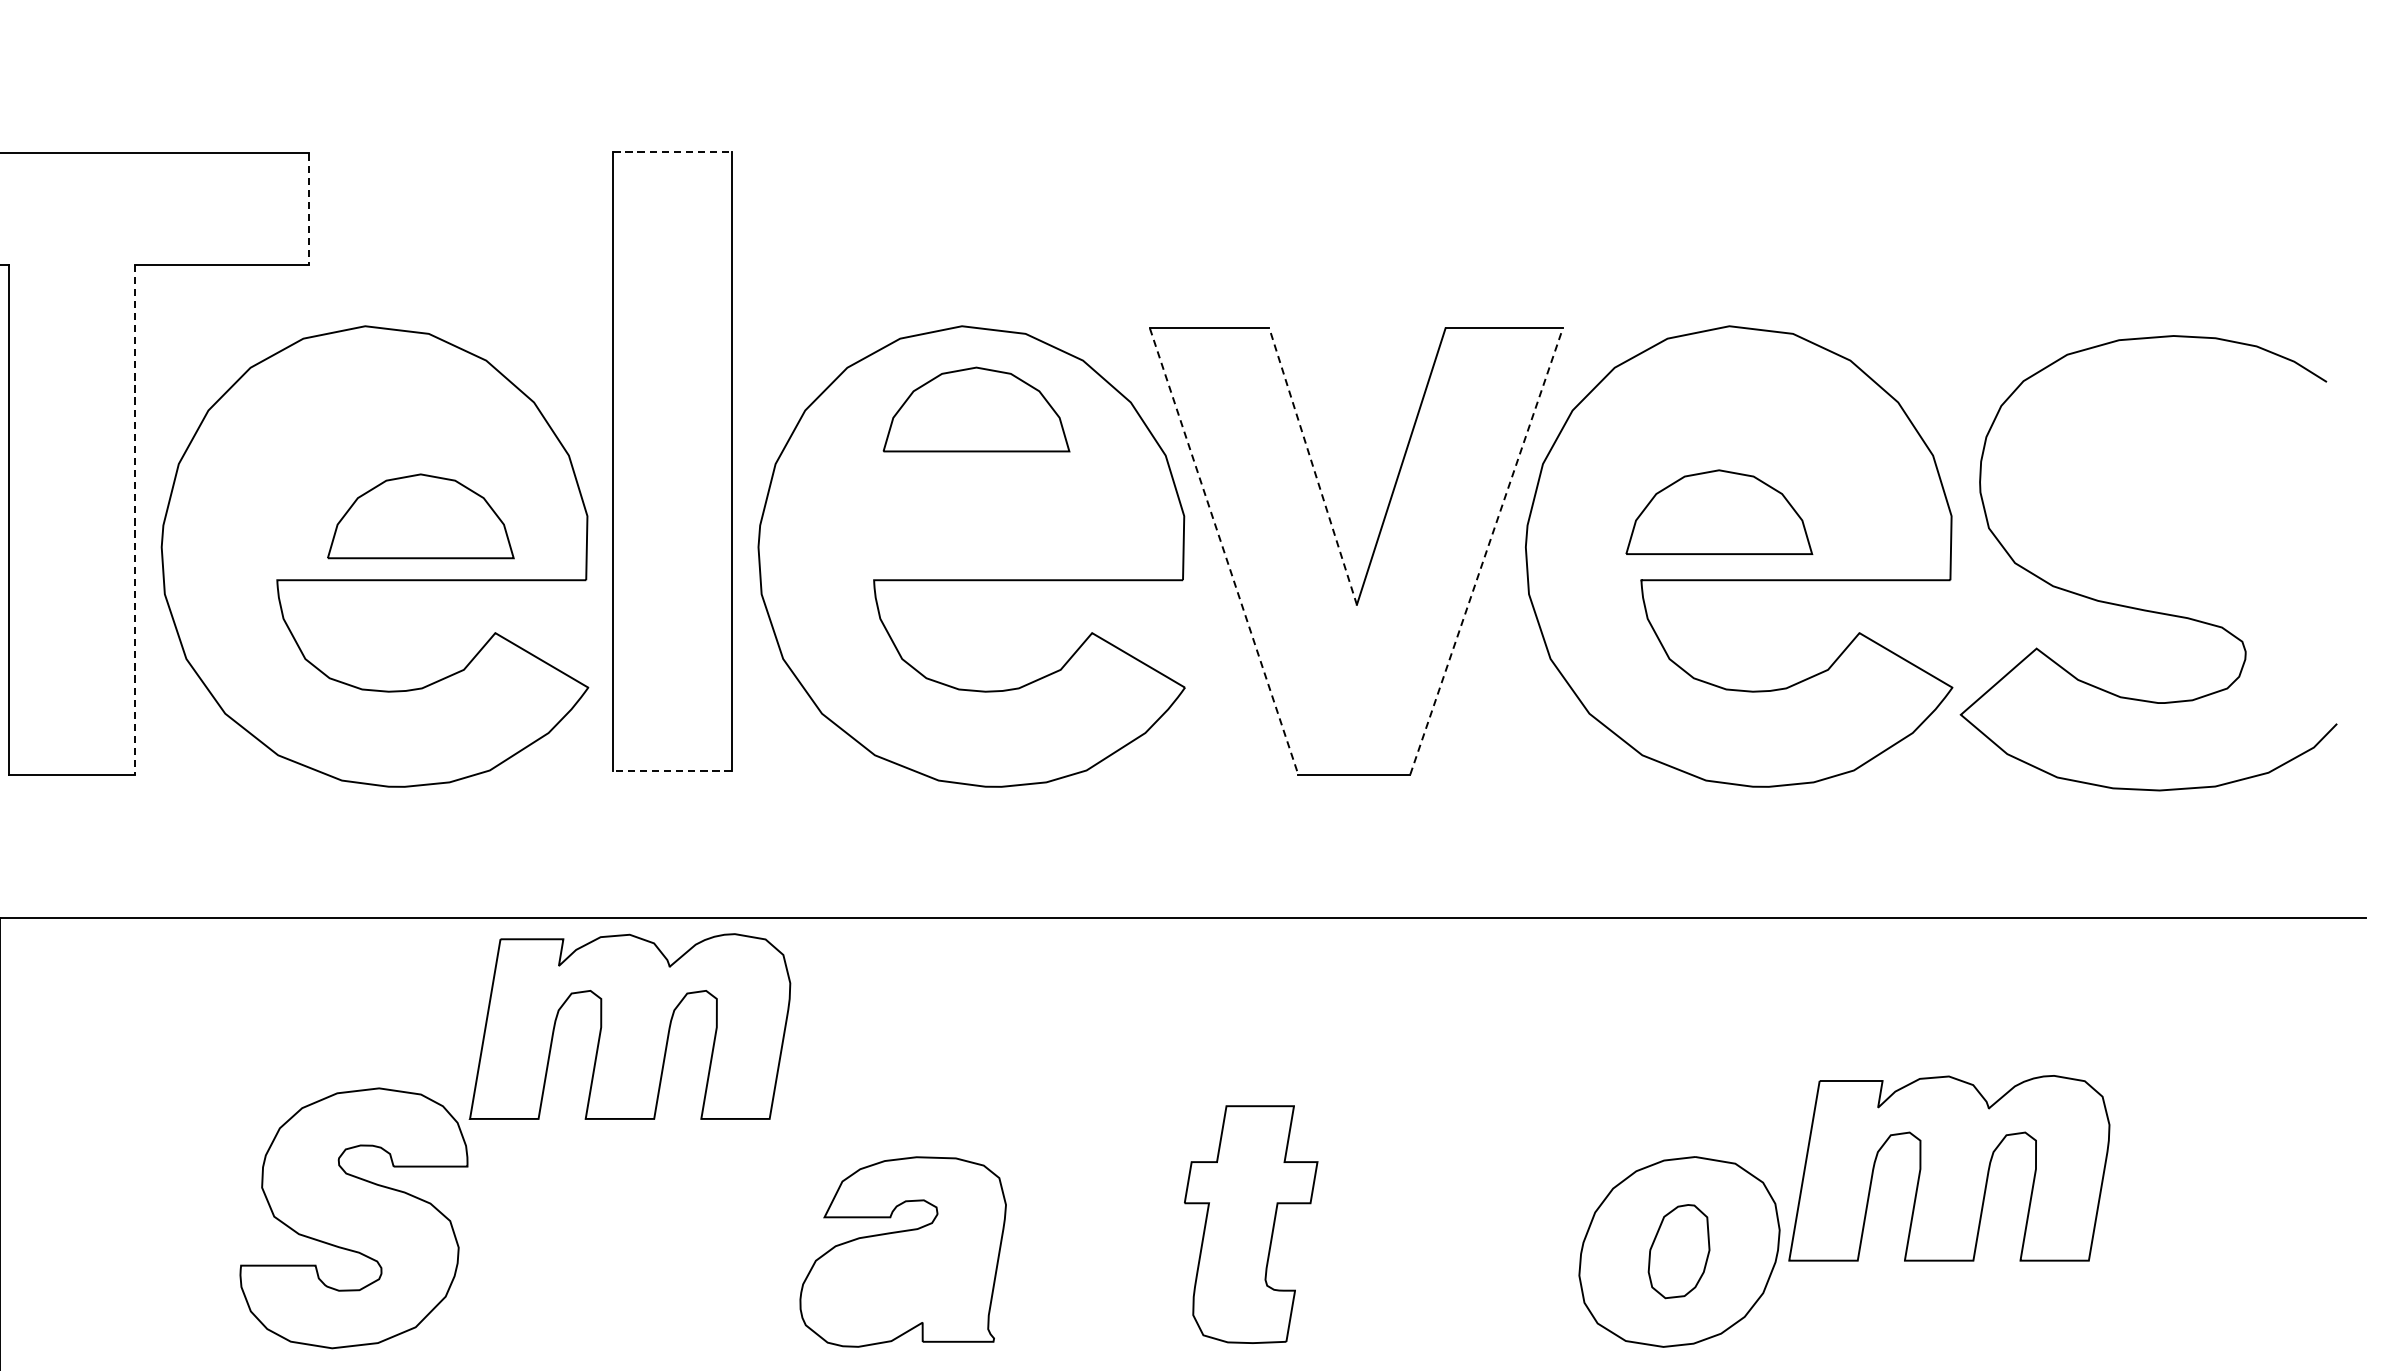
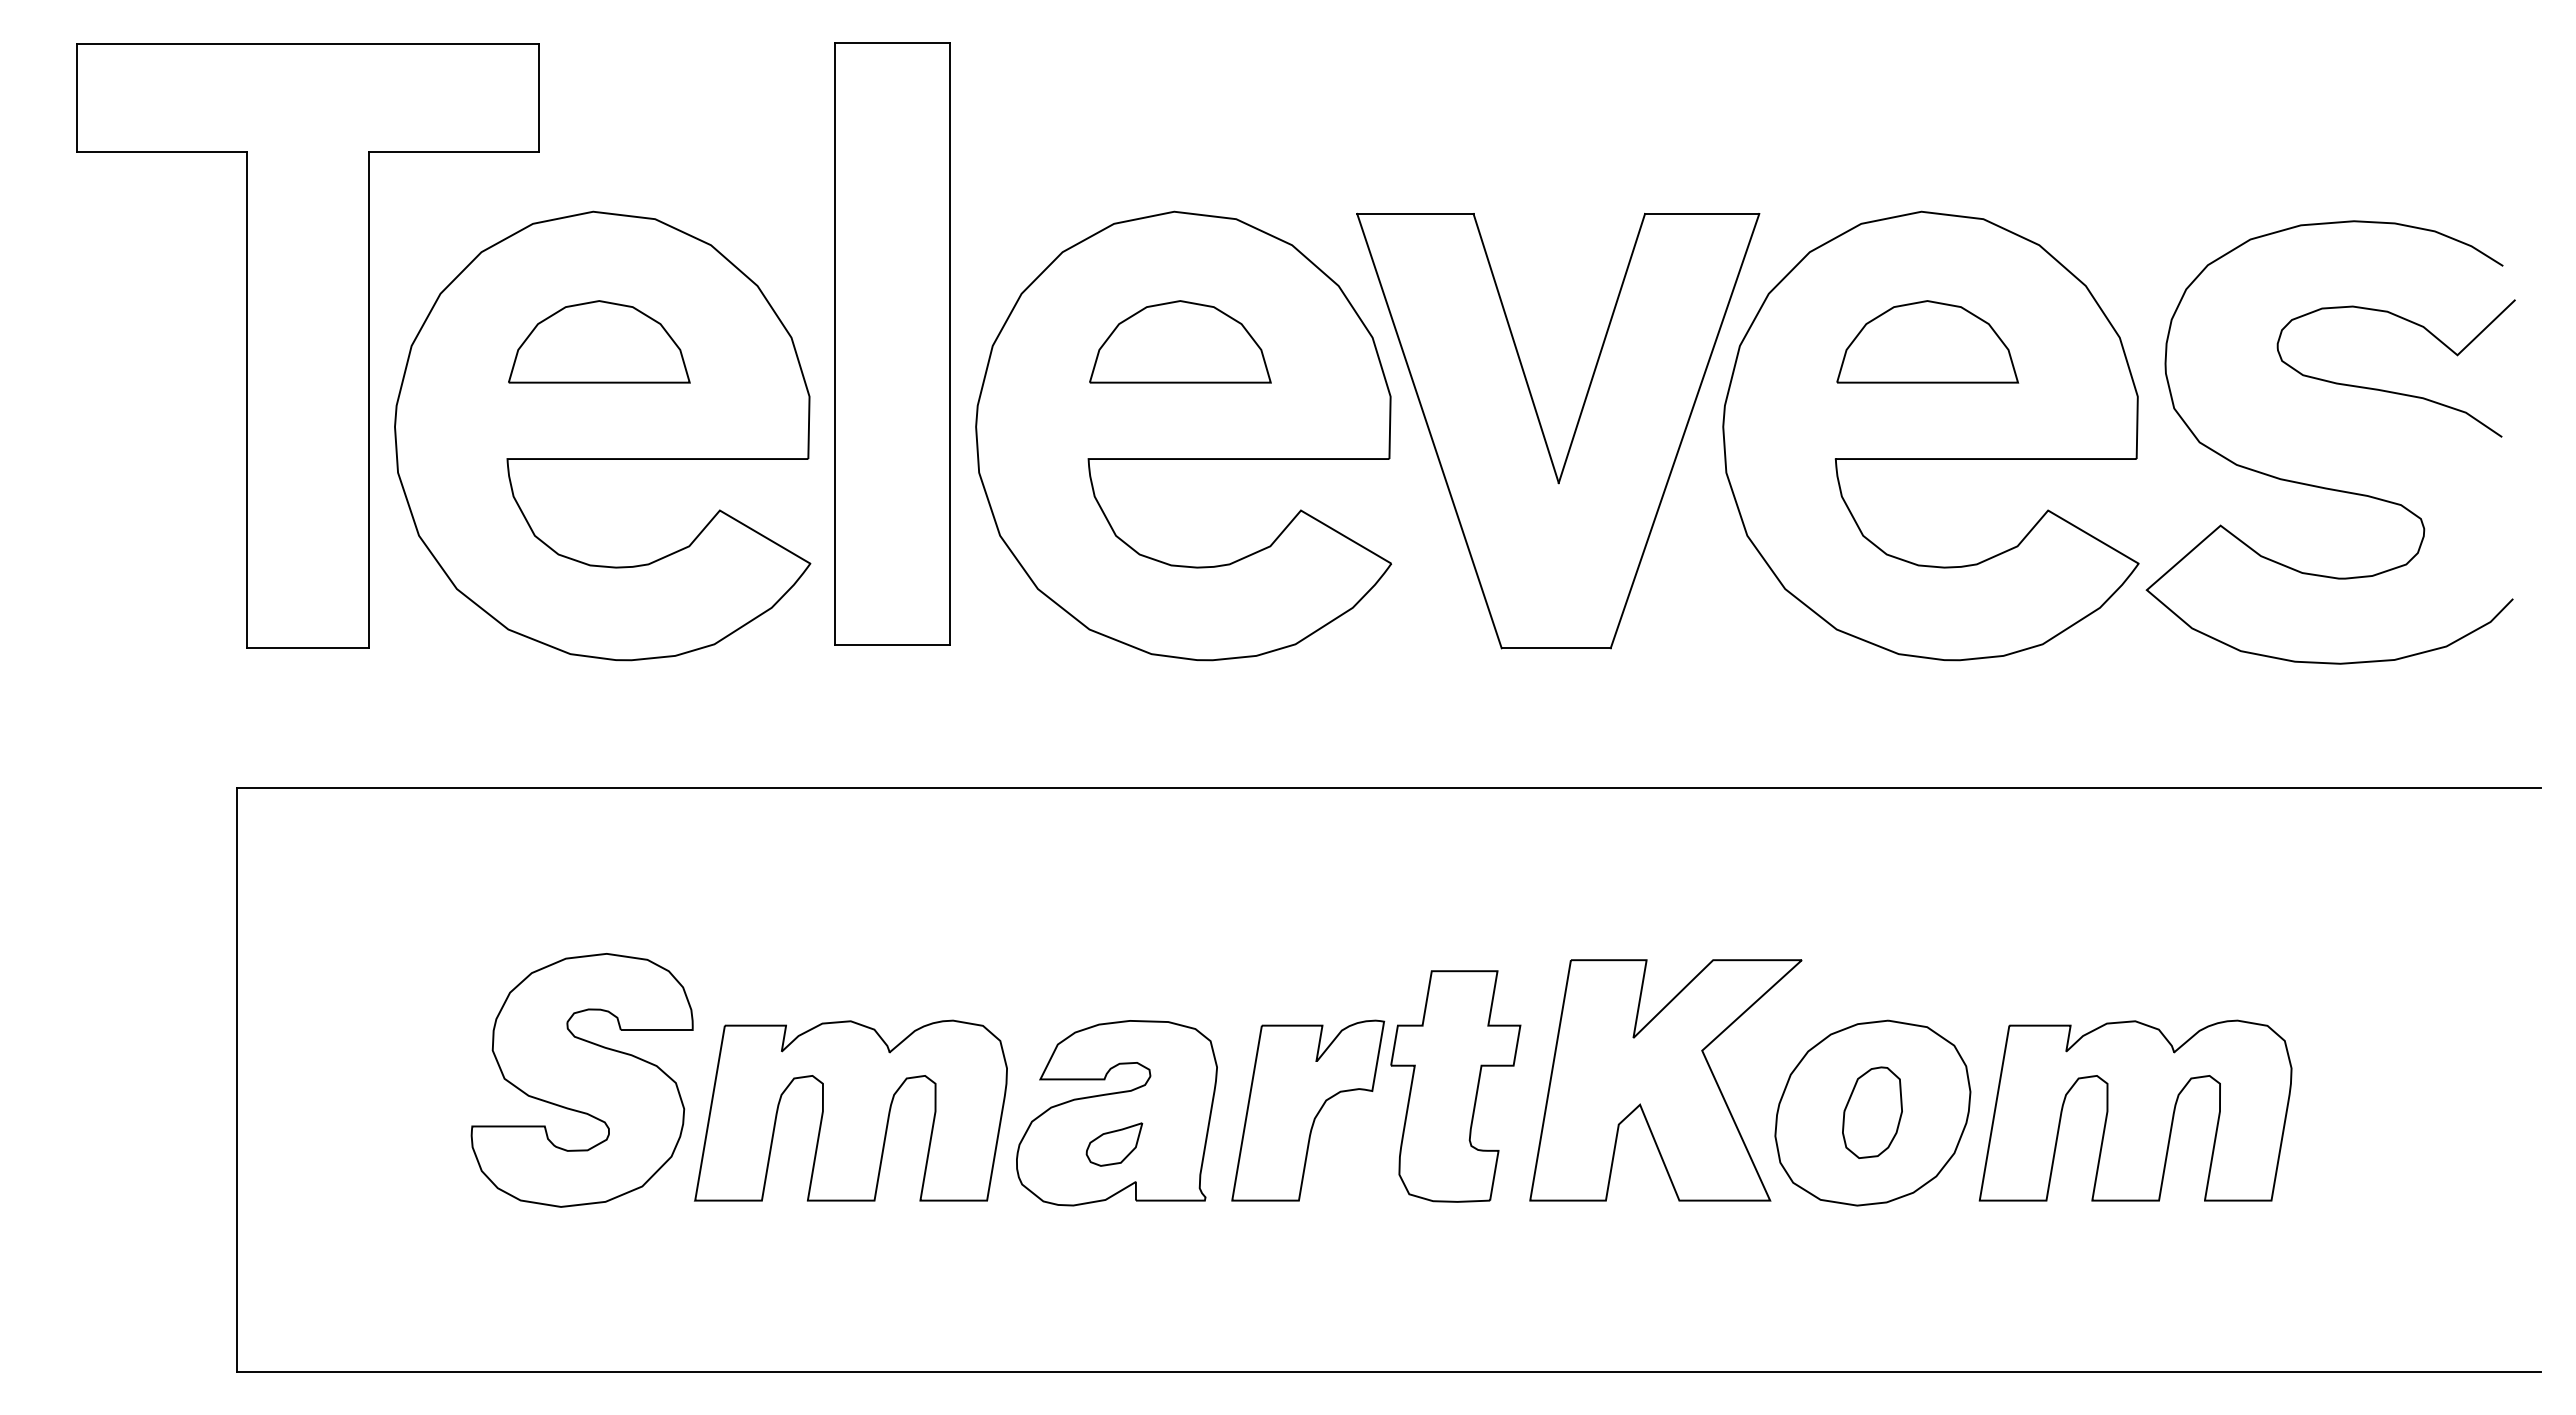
line: (672, 152) -> (892, 42), dashed -> solid
line: (309, 209) -> (538, 98), dashed -> solid
part: (976, 409) -> (1180, 341), moved
line: (1313, 466) -> (1516, 348), dashed -> solid
curve: (2209, 509) -> (2388, 390), added
part: (1719, 511) -> (1927, 341), moved
part: (421, 515) -> (599, 341), moved
line: (135, 520) -> (369, 400), dashed -> solid
line: (1224, 551) -> (1429, 431), dashed -> solid
line: (1487, 551) -> (1685, 431), dashed -> solid
line: (672, 771) -> (892, 645), dashed -> solid
part: (629, 1026) -> (850, 1110), moved
part: (1949, 1168) -> (2135, 1110), moved
part: (1466, 1218) -> (1665, 1080), added
part: (1099, 1249) -> (1308, 1110), added
part: (900, 1284) -> (1114, 1144), added

